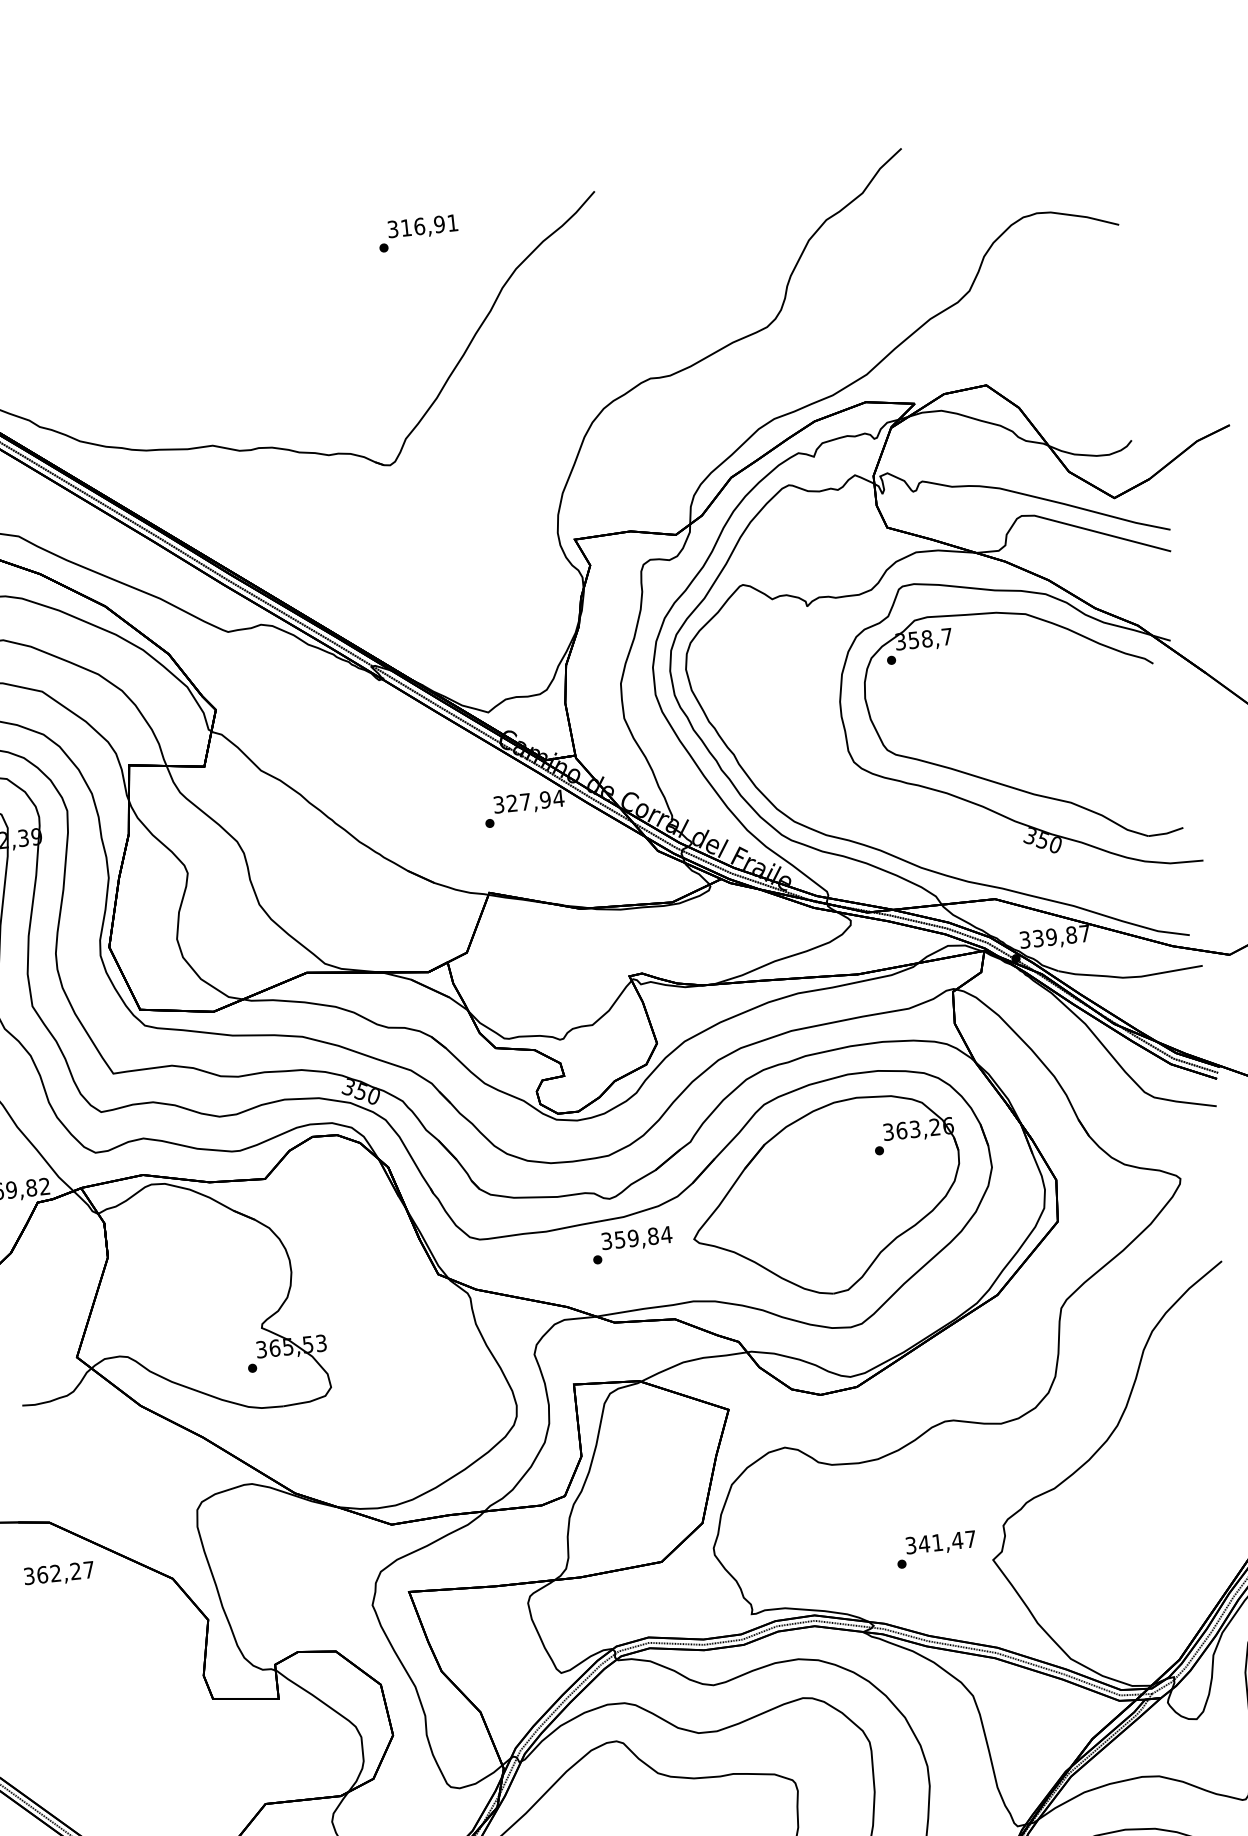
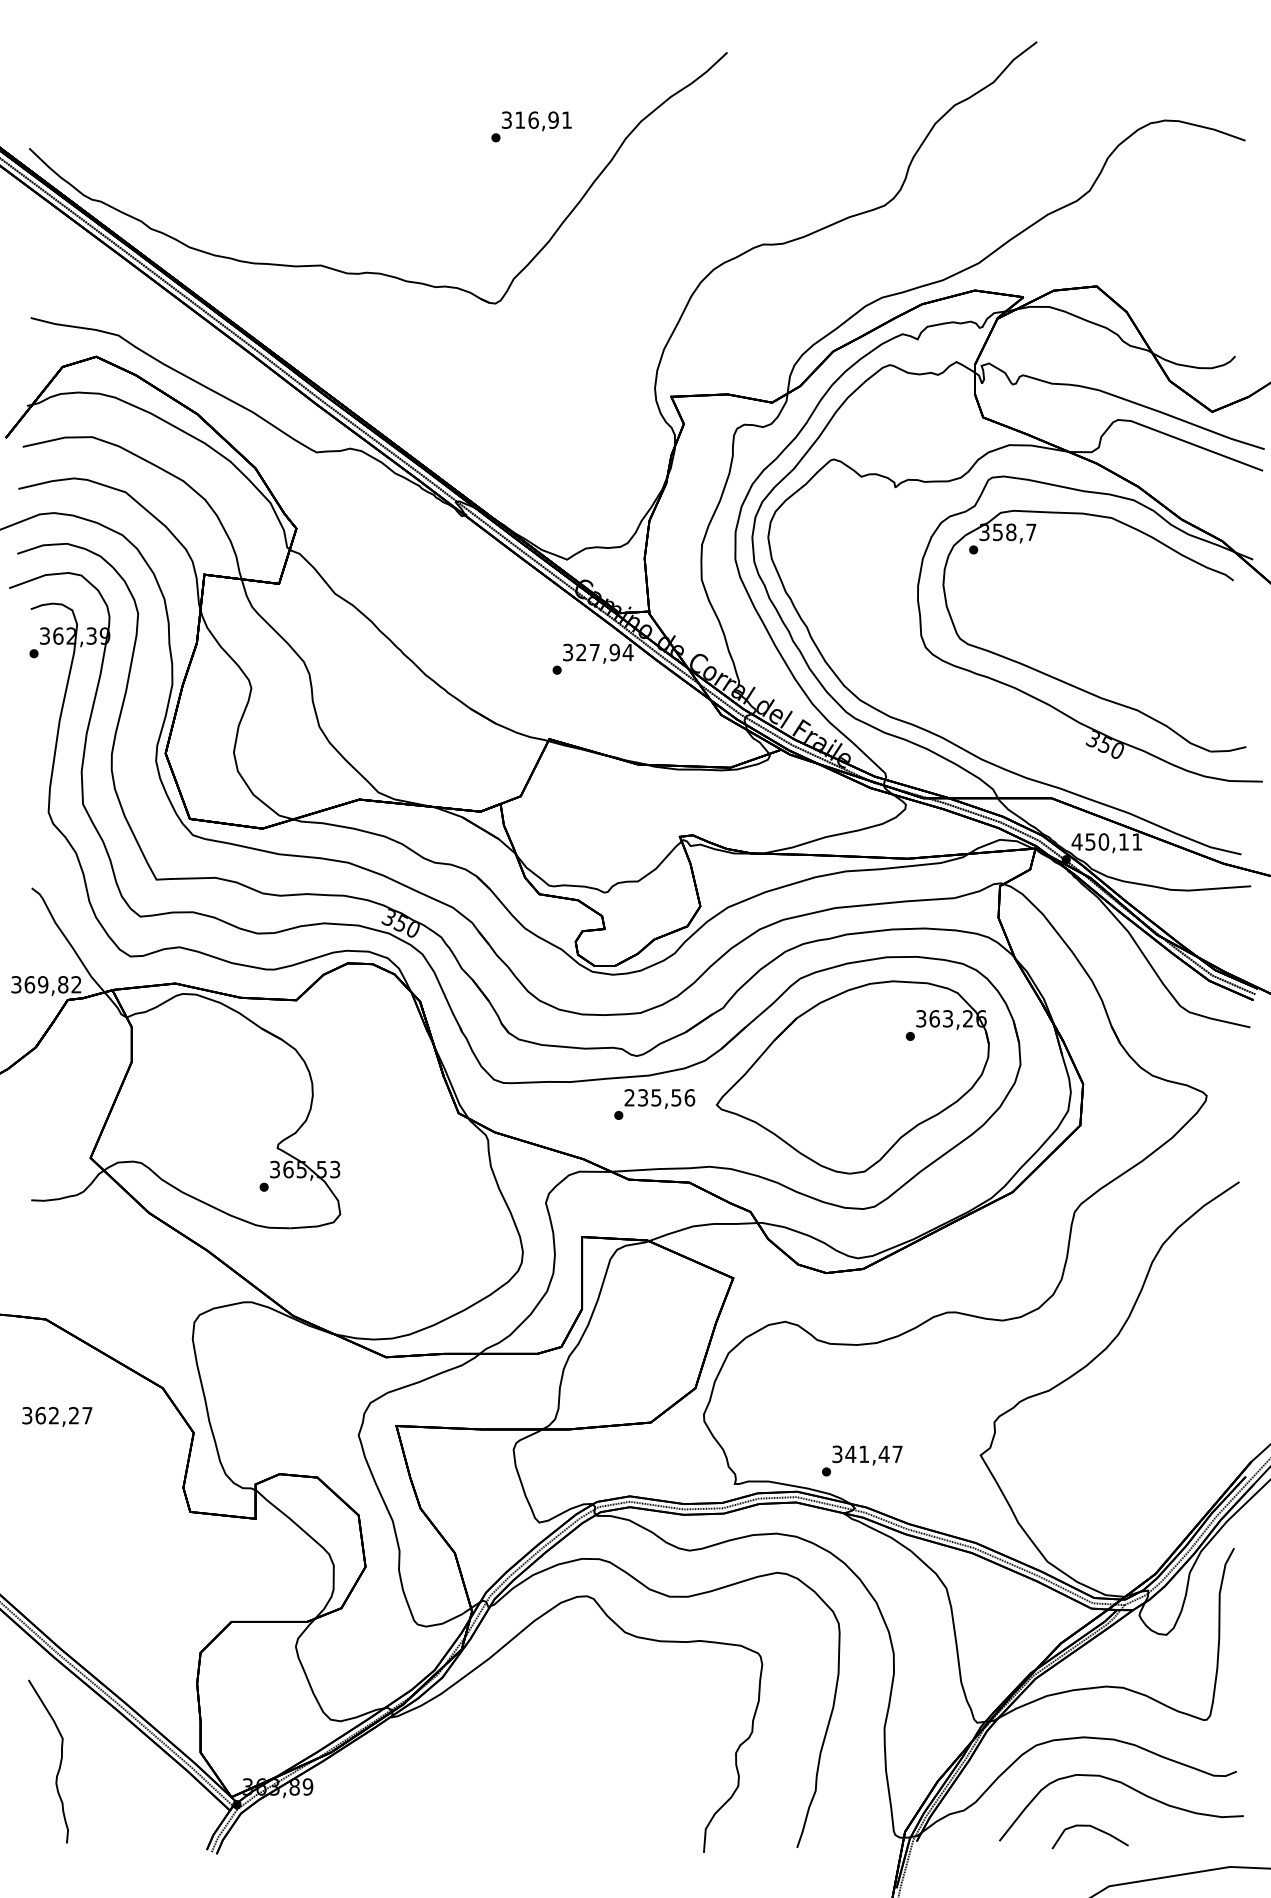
text: (418, 233) -> (531, 126), moved
text: (1054, 936) -> (1106, 841), 339,87 -> 450,11
text: (636, 1237) -> (659, 1097), 359,84 -> 235,56
text: (936, 1549) -> (862, 1460), moved
text: (59, 1573) -> (57, 1416), moved

